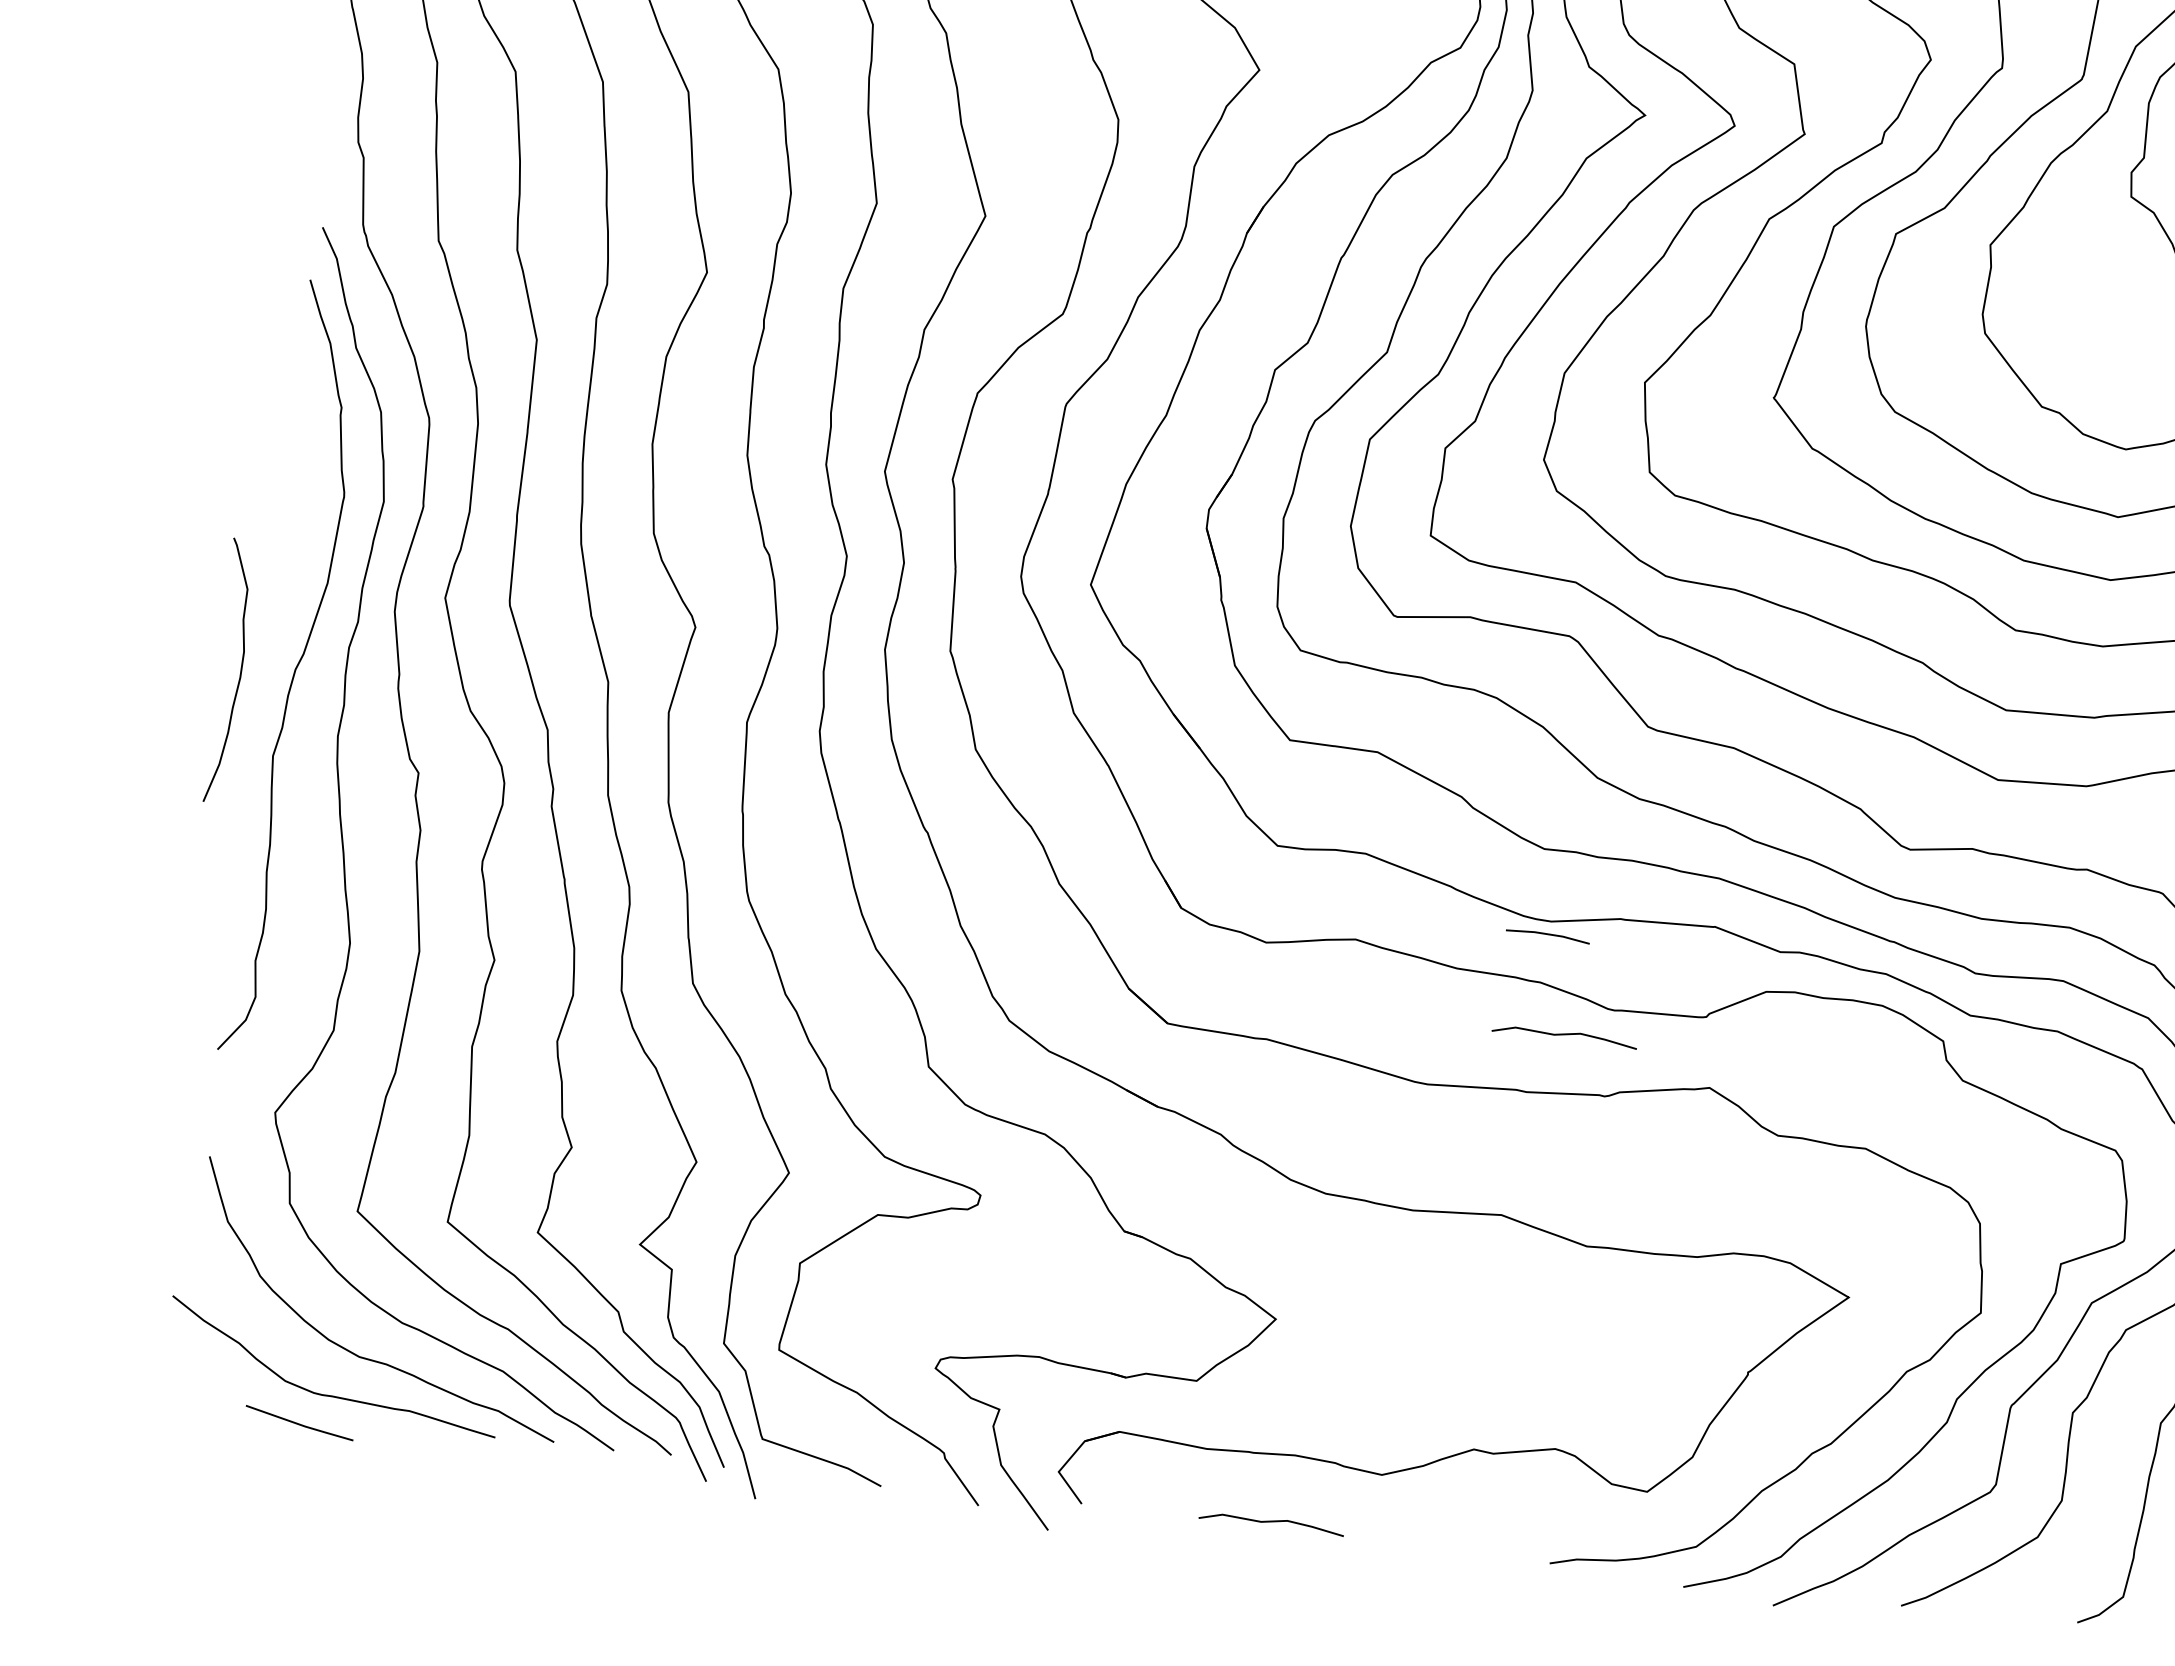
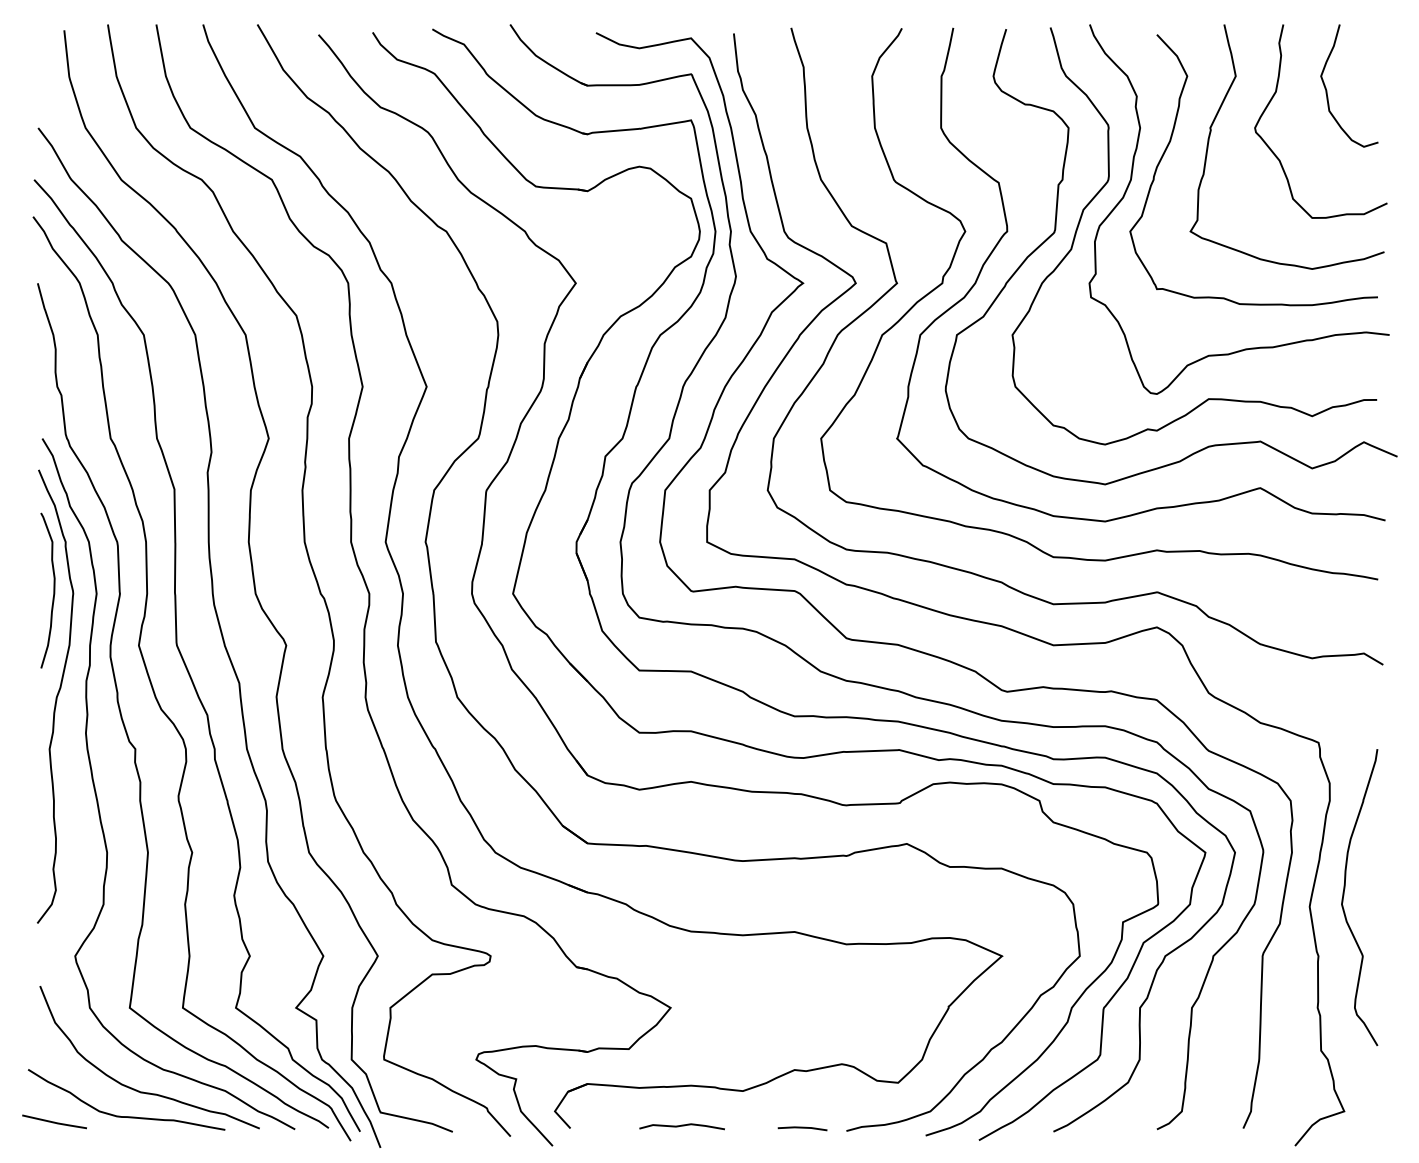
curve: (239, 671) -> (53, 590), moved
line: (1547, 935) -> (802, 1128), moved
curve: (1563, 1035) -> (818, 823), removed
line: (299, 1422) -> (54, 1121), moved

